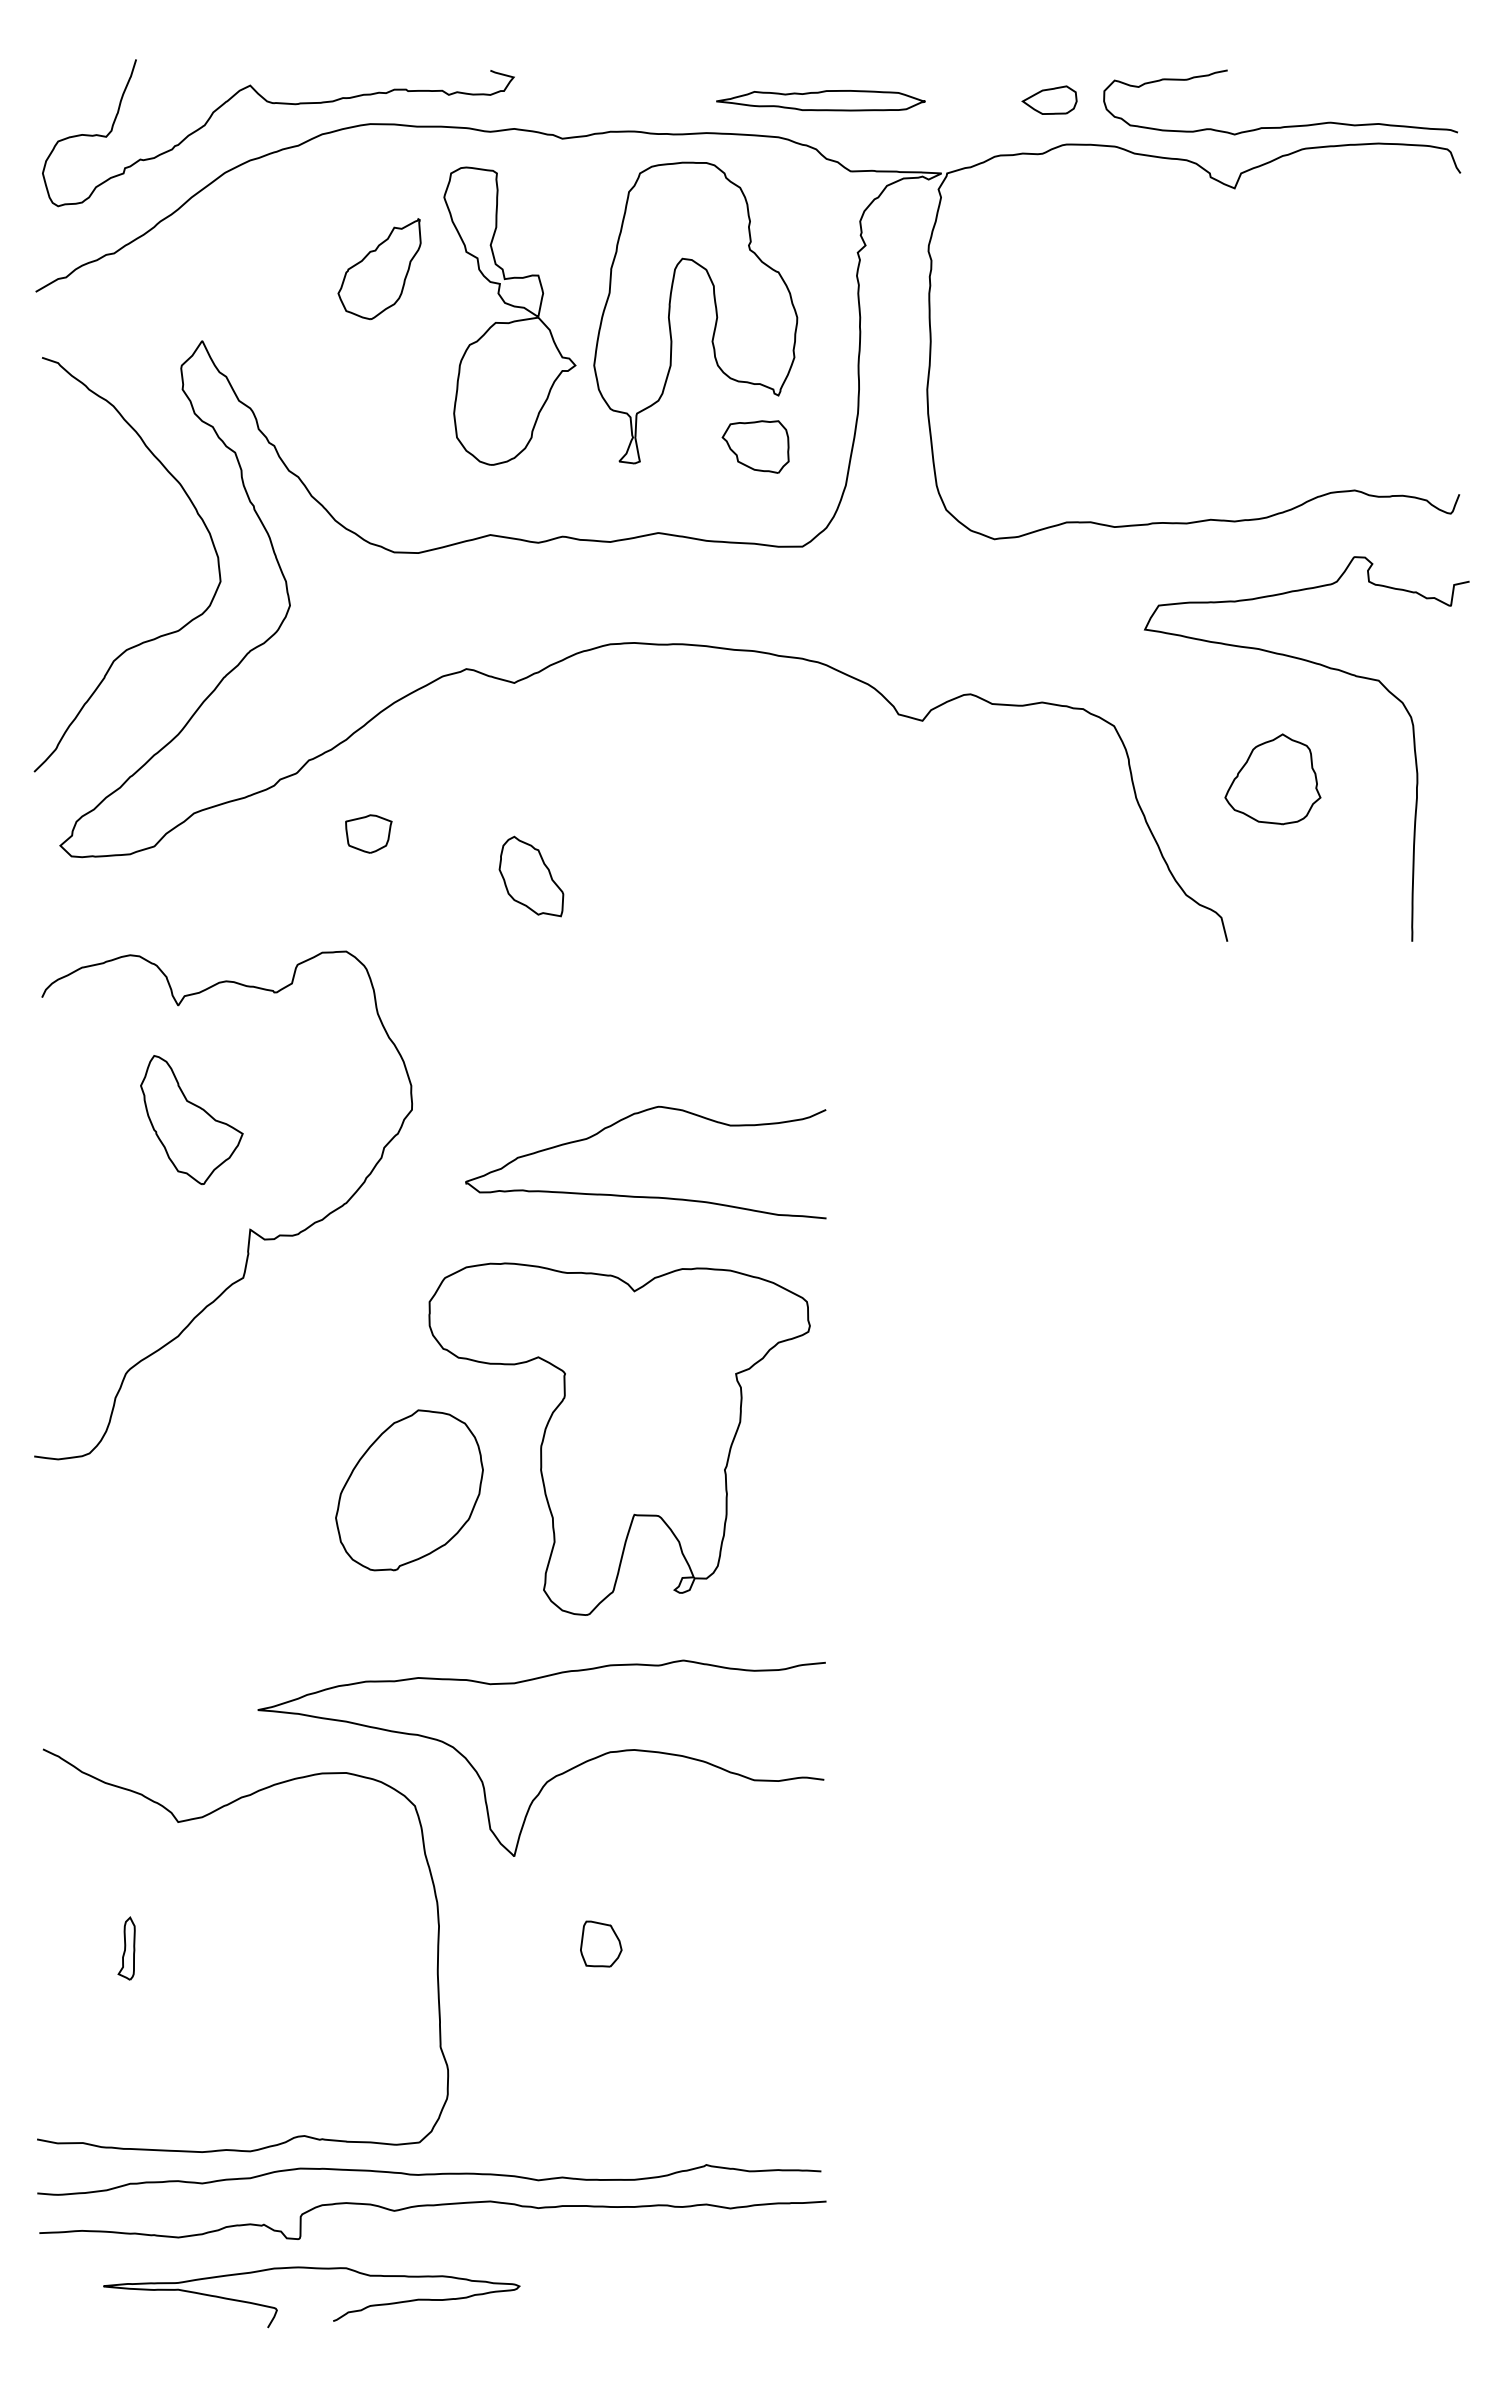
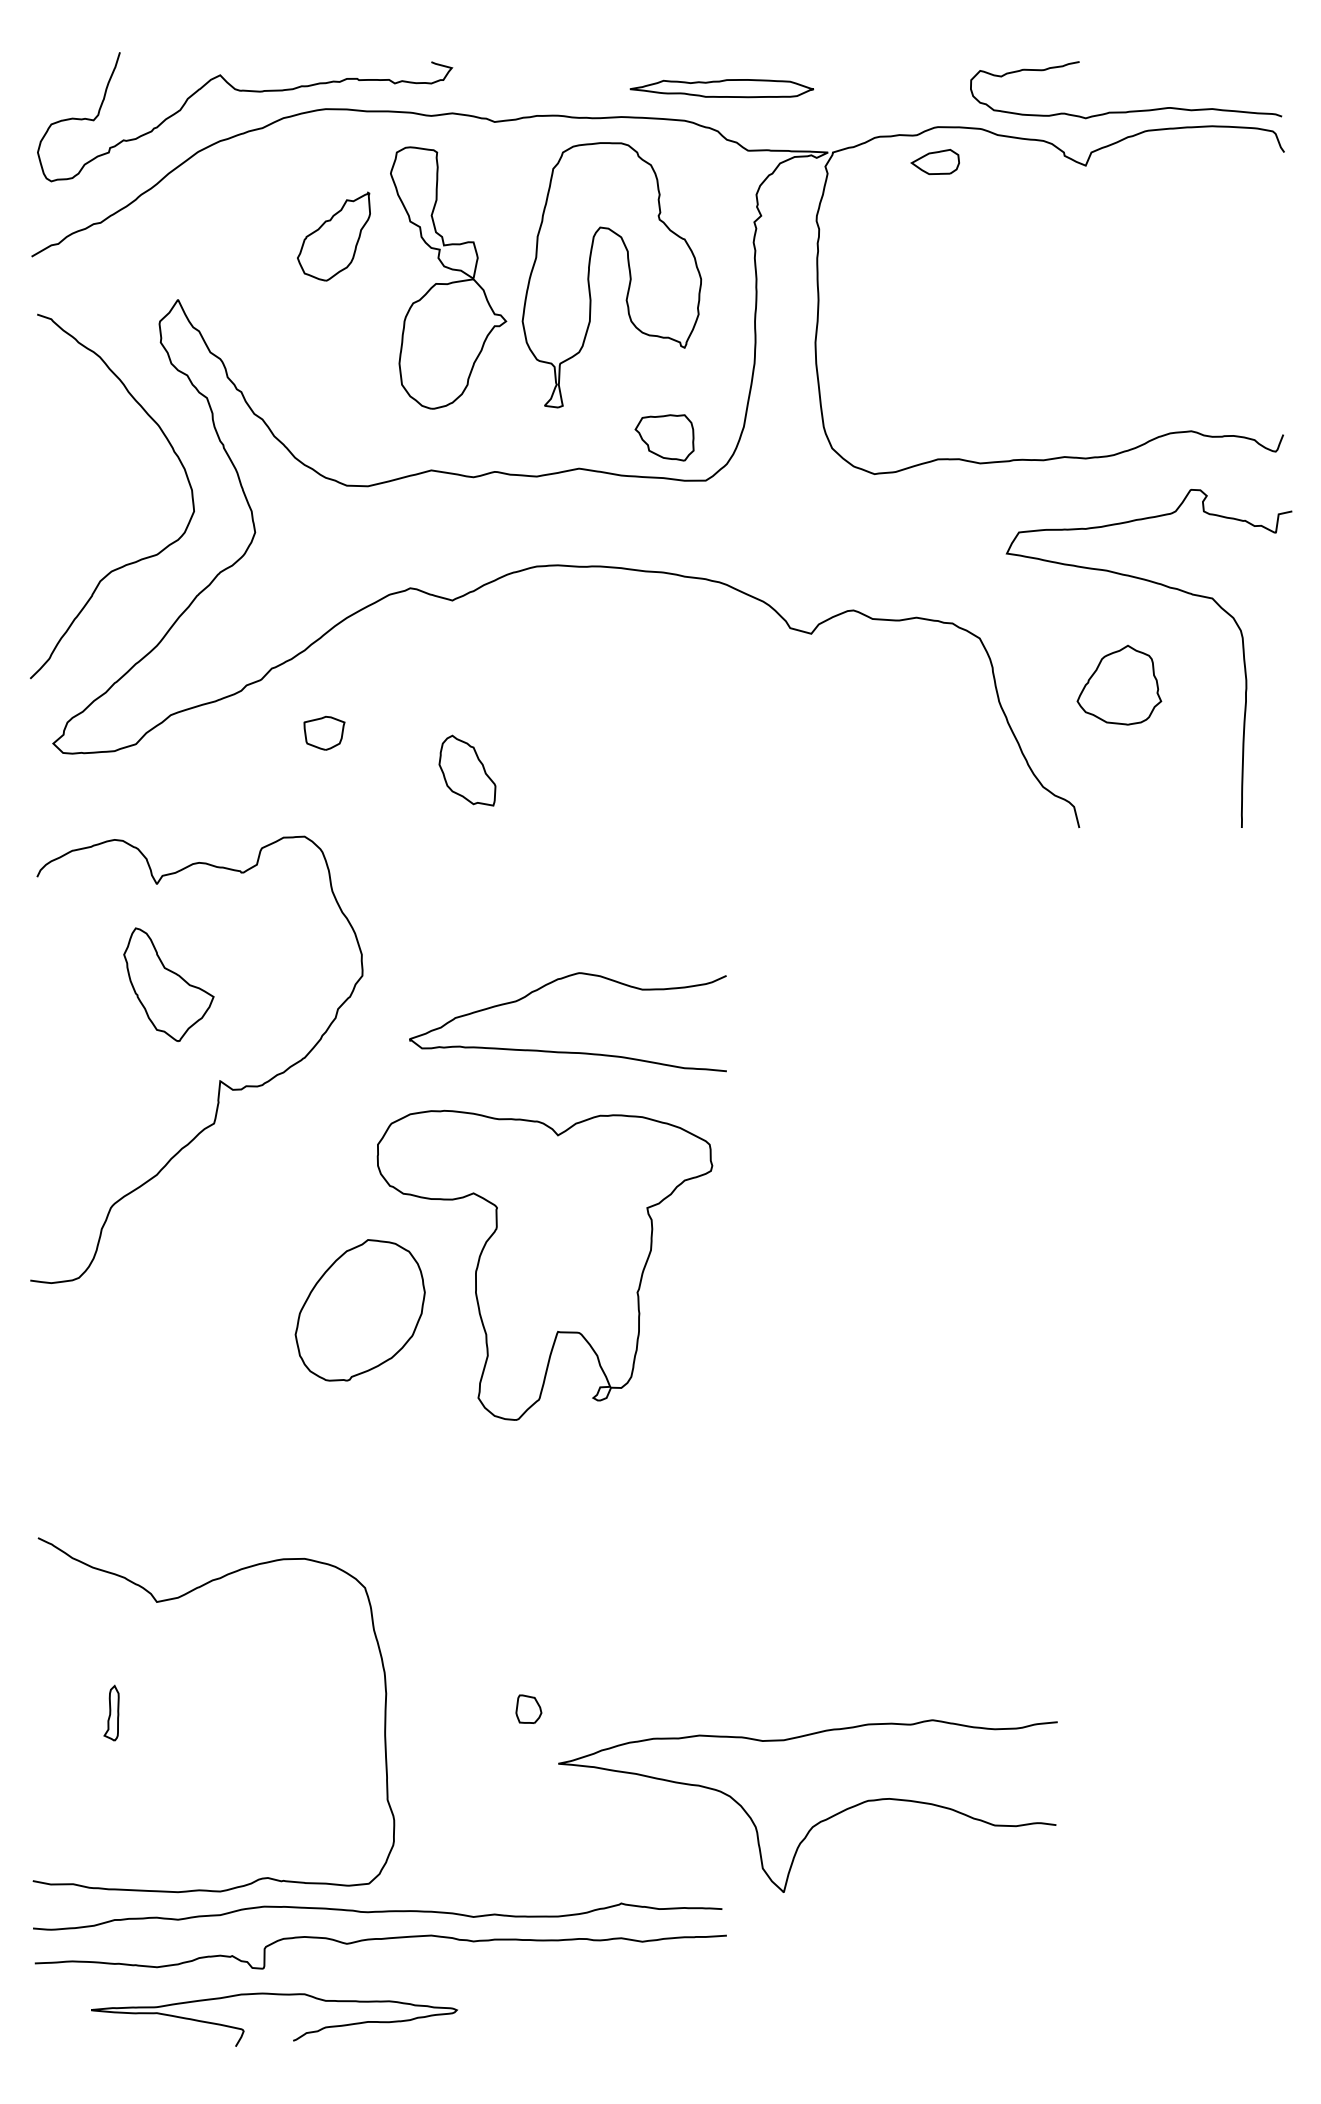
part: (1049, 99) -> (935, 161), moved
part: (755, 446) -> (664, 437), moved
curve: (553, 1776) -> (818, 1822), moved
part: (601, 1943) -> (529, 1708), size x0.7

